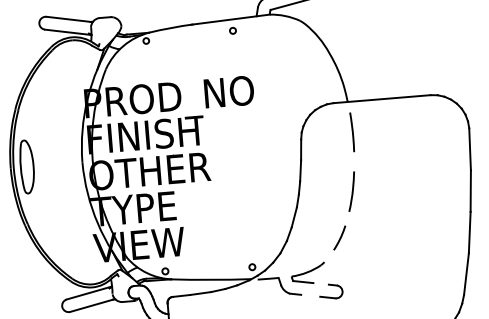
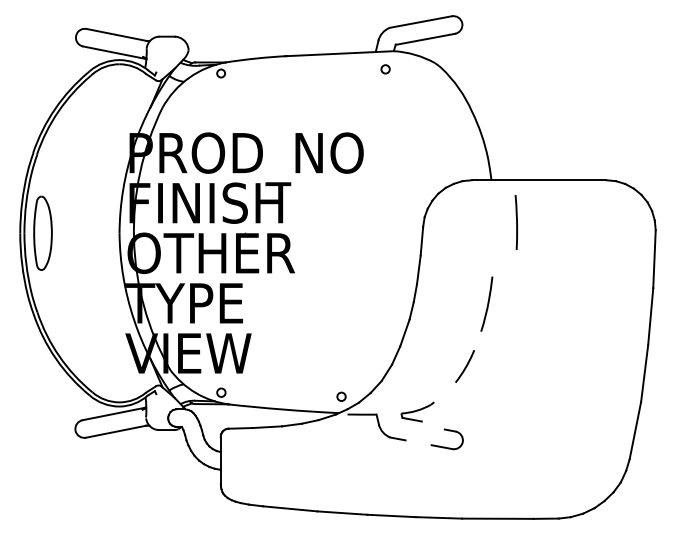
circle: (232, 30) -> (385, 69), moved
line: (352, 132) -> (516, 222), moved
part: (308, 273) -> (417, 411), size x0.7

